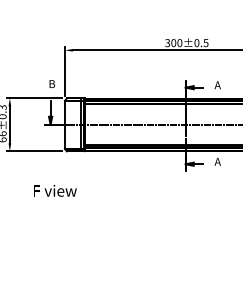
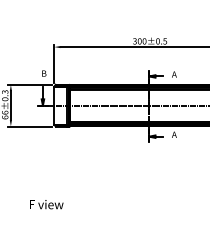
text: (55, 190) -> (46, 204), moved

